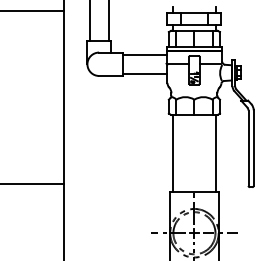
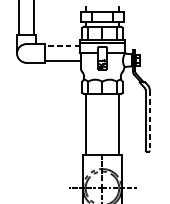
line: (144, 54) -> (62, 45), solid -> dashed
line: (253, 148) -> (149, 120), solid -> dashed

